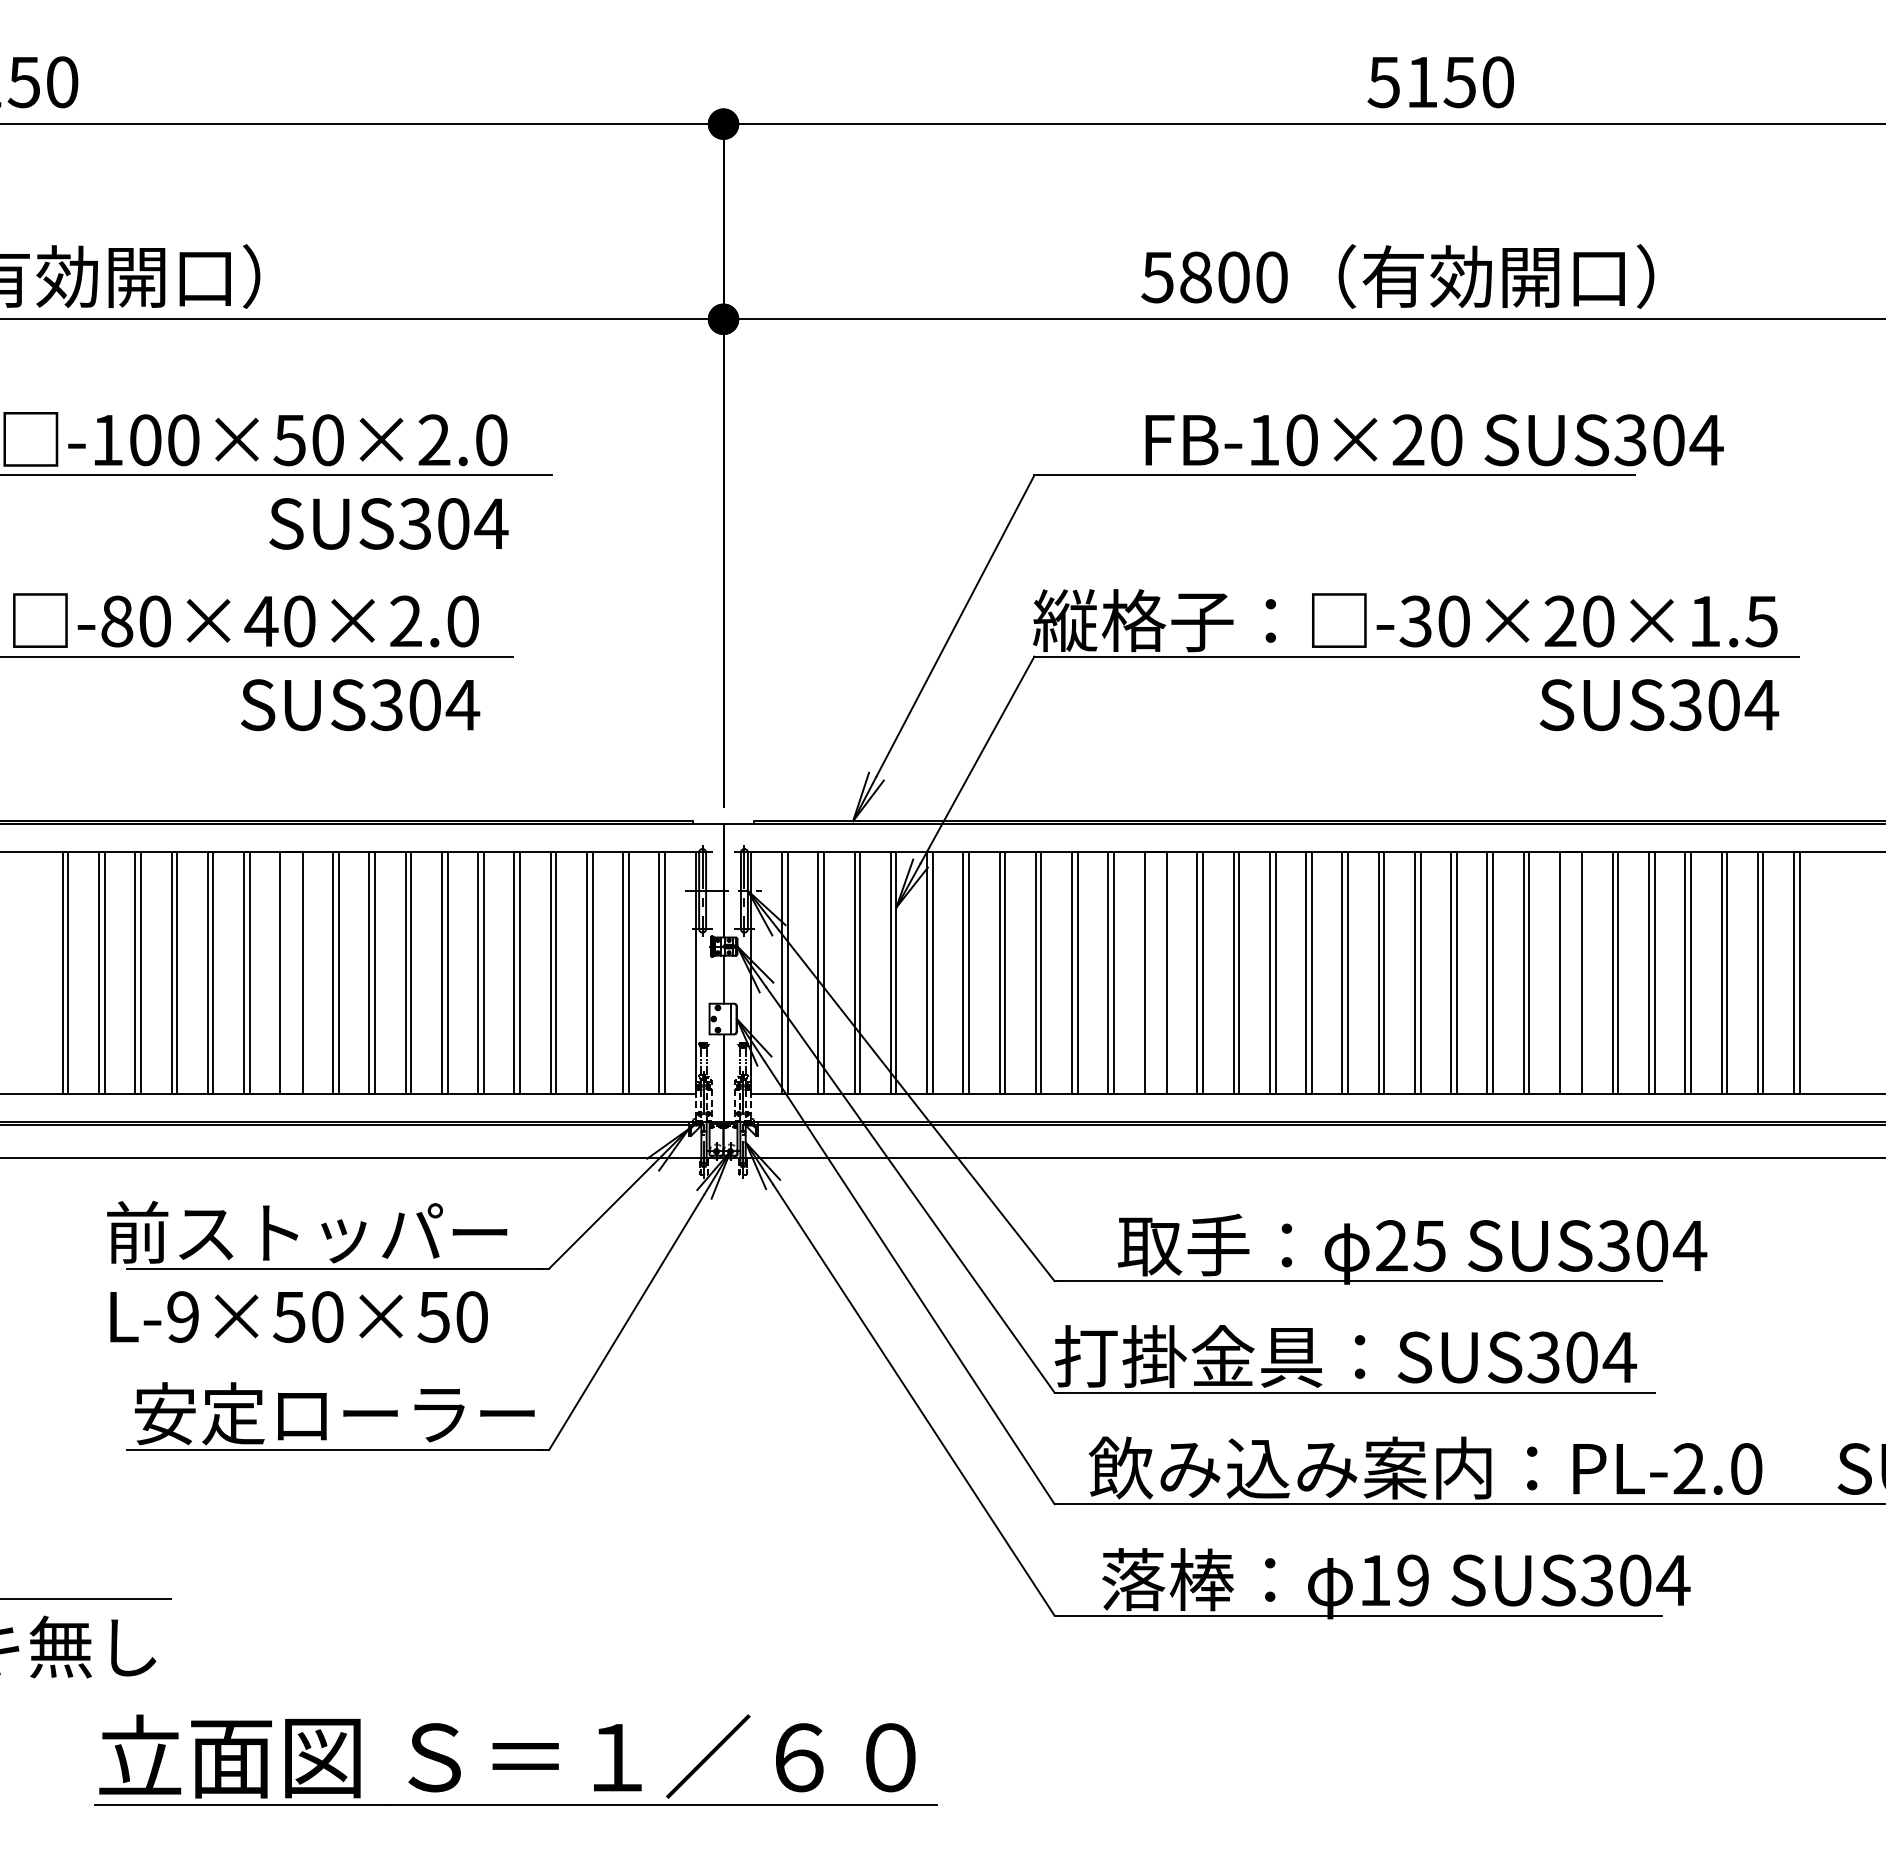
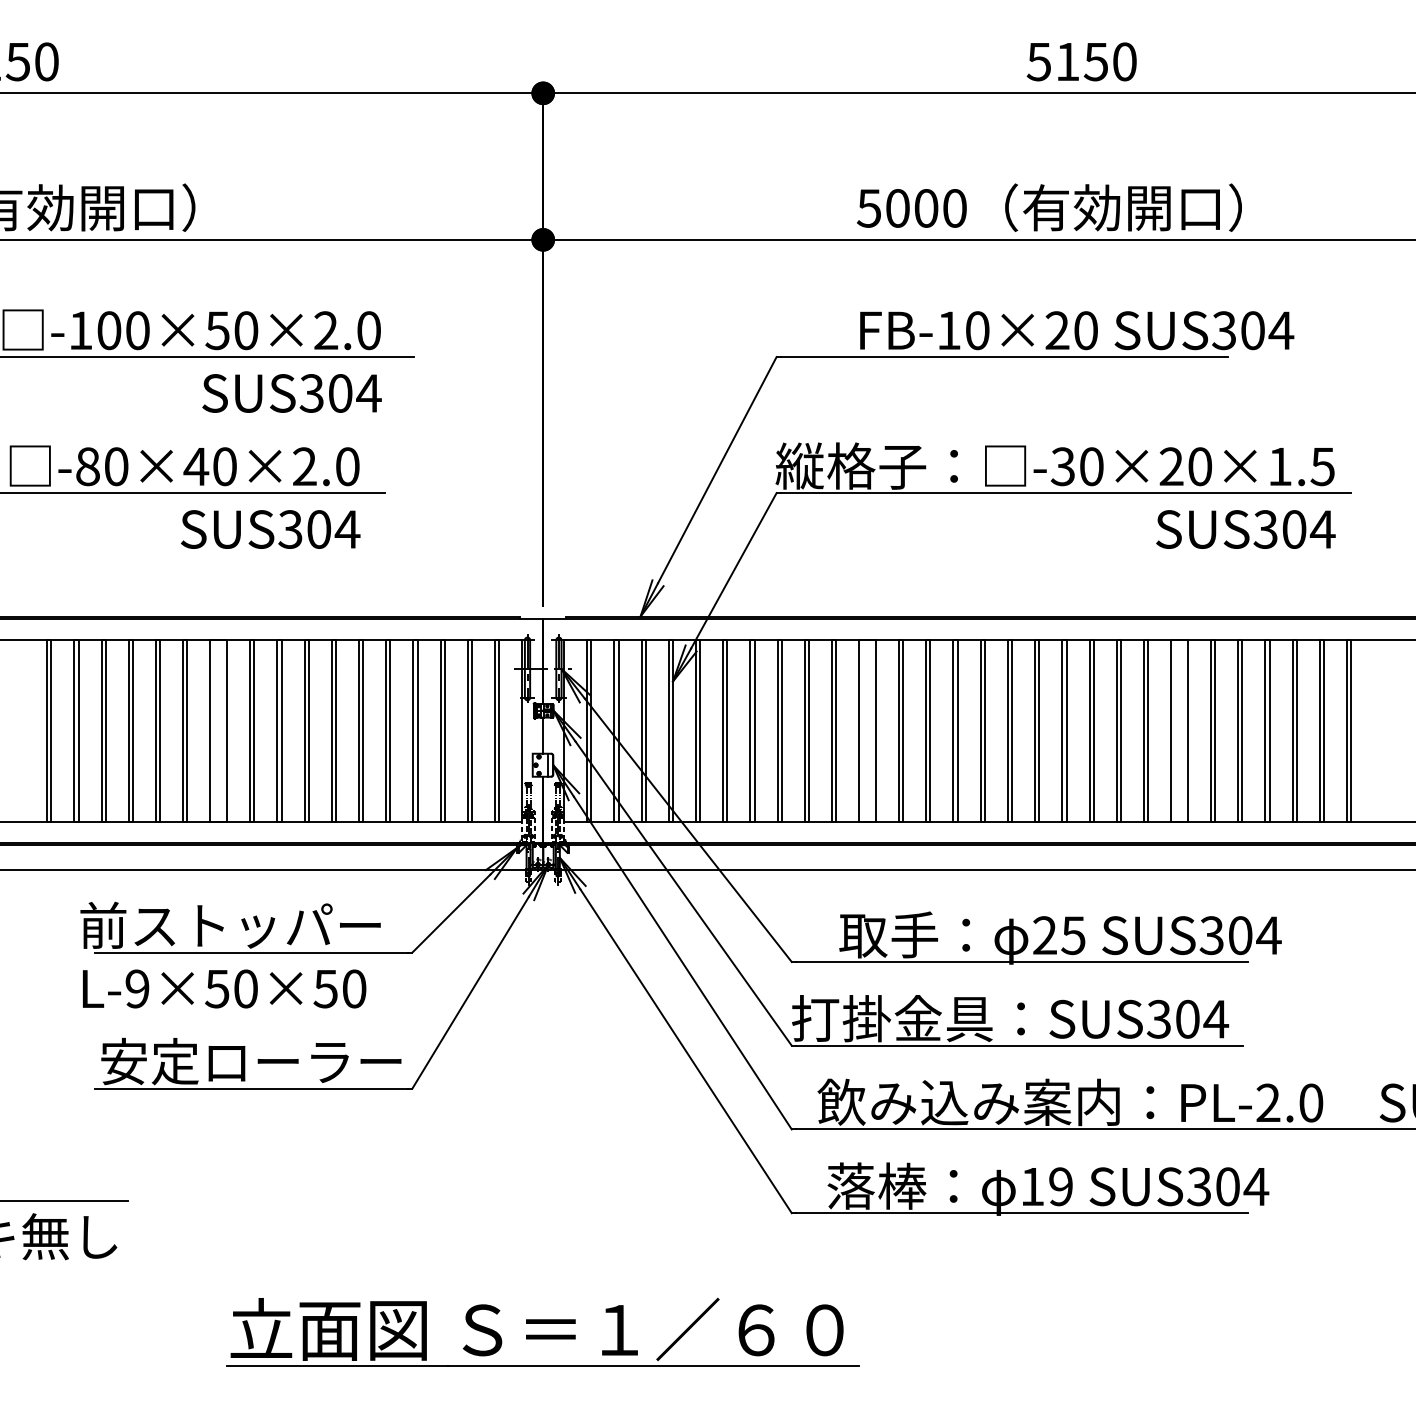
text: (1195, 277) -> (897, 208), 5800 -> 5000
part: (515, 1759) -> (543, 1331), moved

